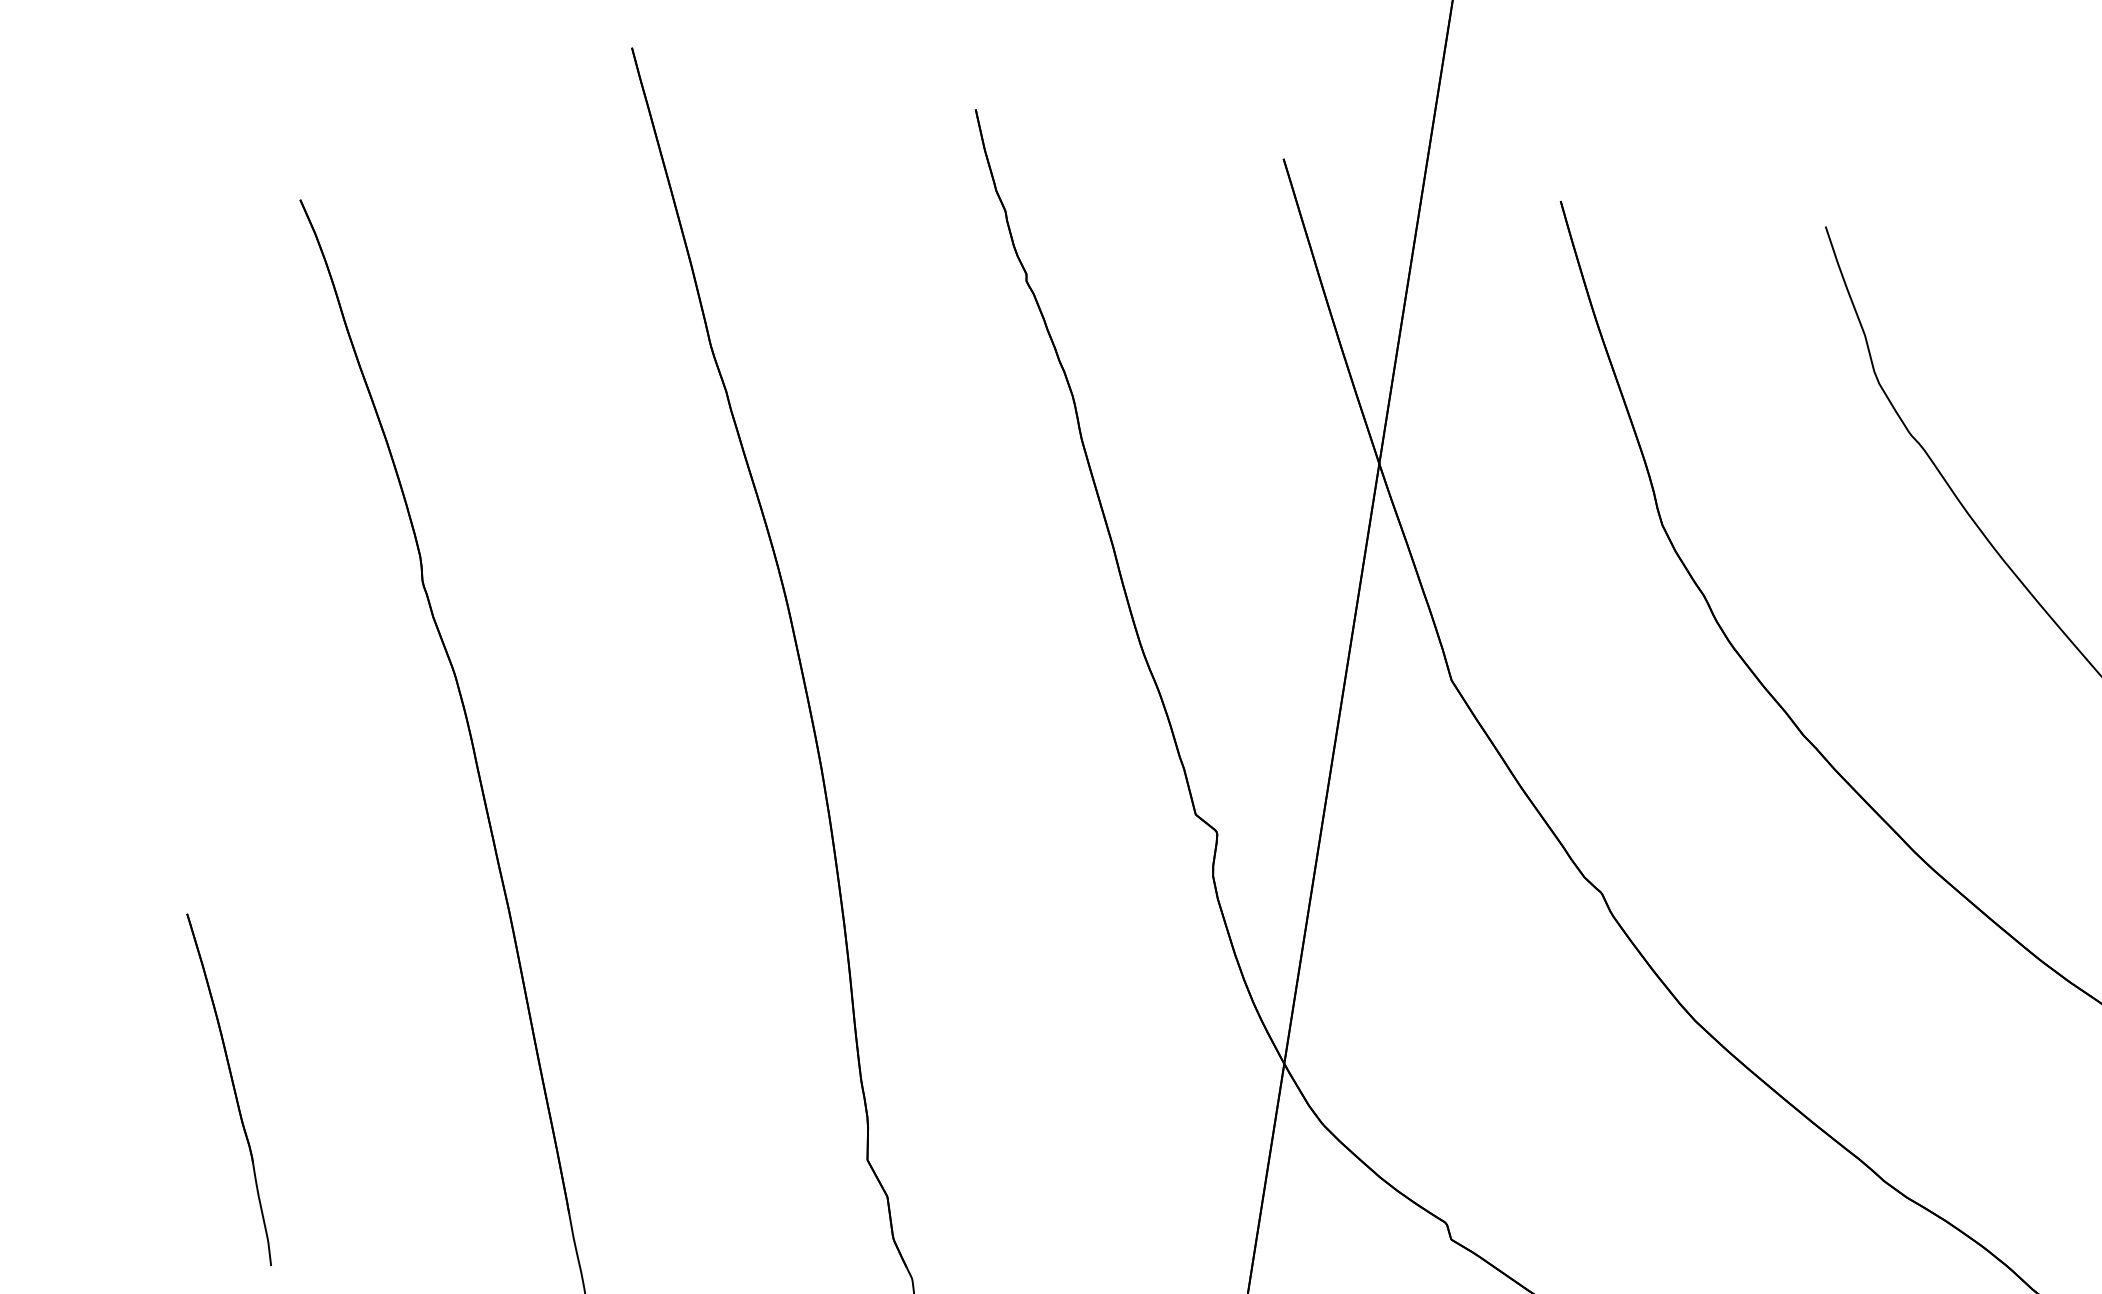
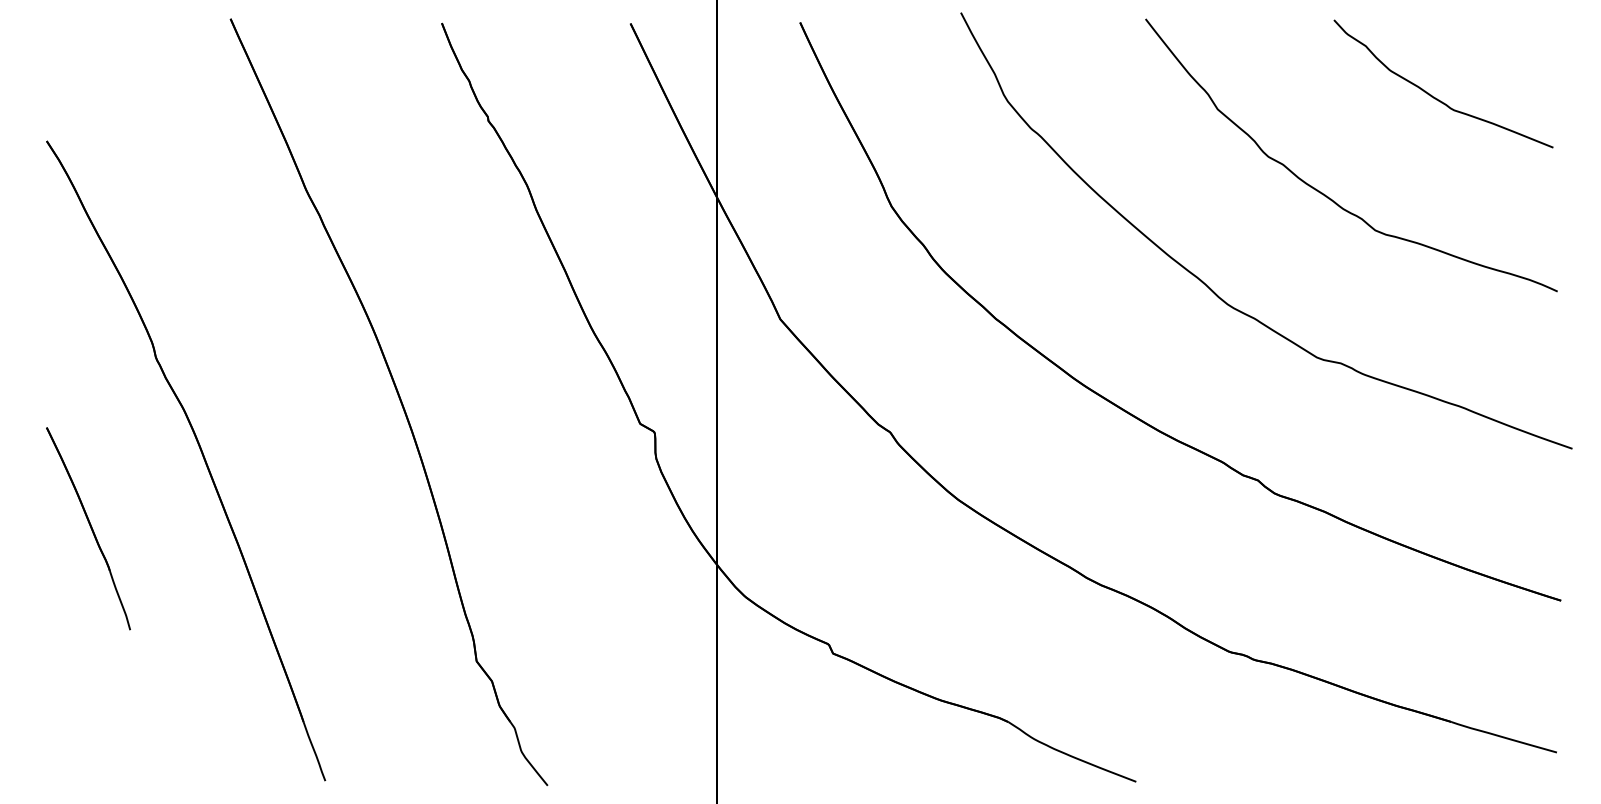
part: (229, 1089) -> (88, 528), moved

